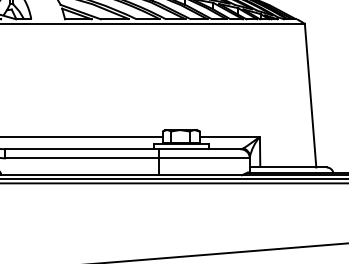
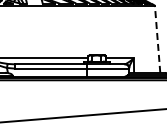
line: (310, 96) -> (157, 39), solid -> dashed

